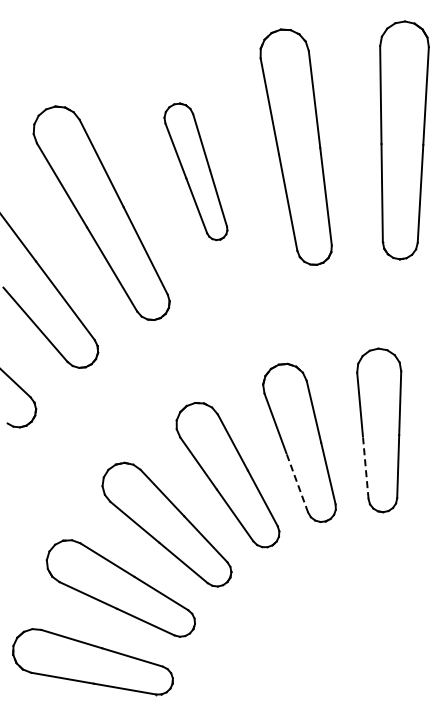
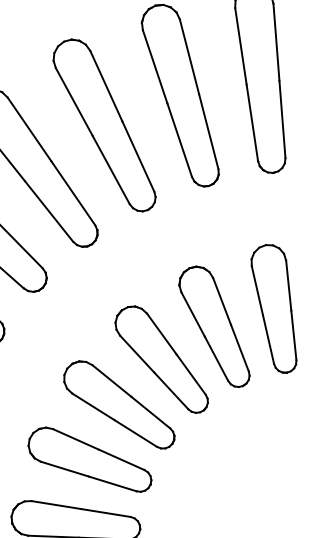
part: (195, 171) -> (103, 125), size x1.67
line: (365, 467) -> (268, 339), dashed -> solid
line: (297, 482) -> (216, 358), dashed -> solid

